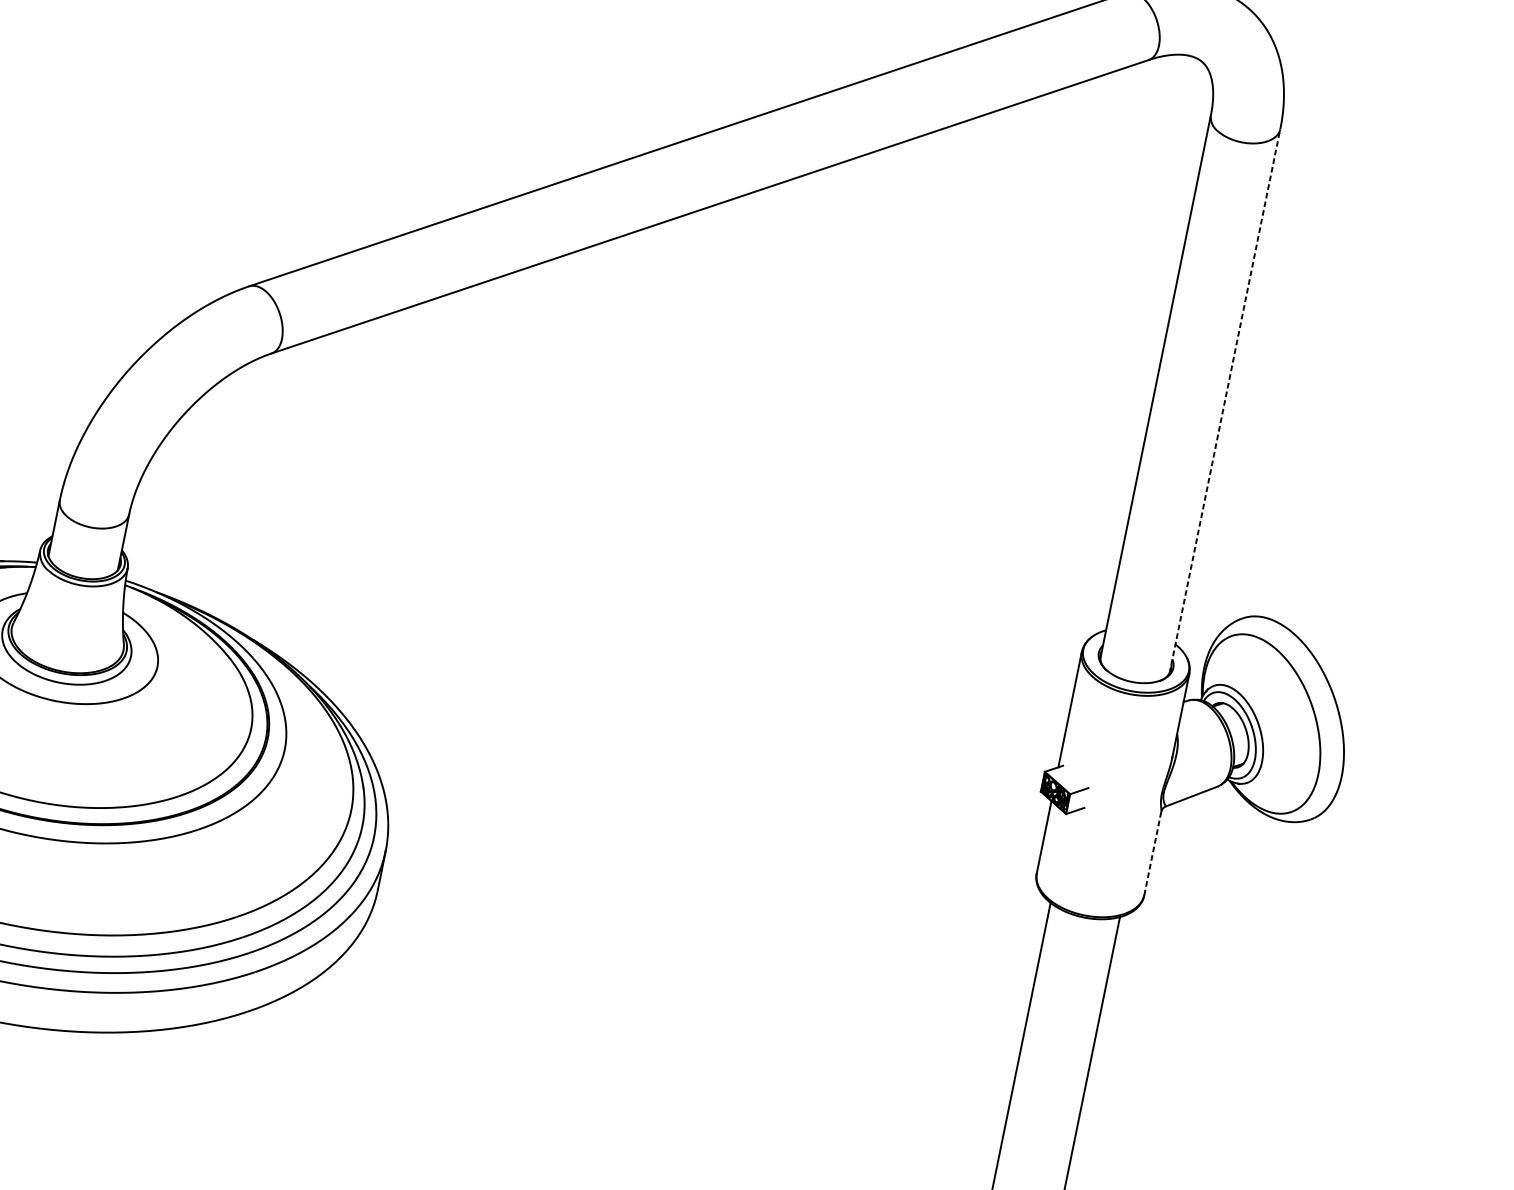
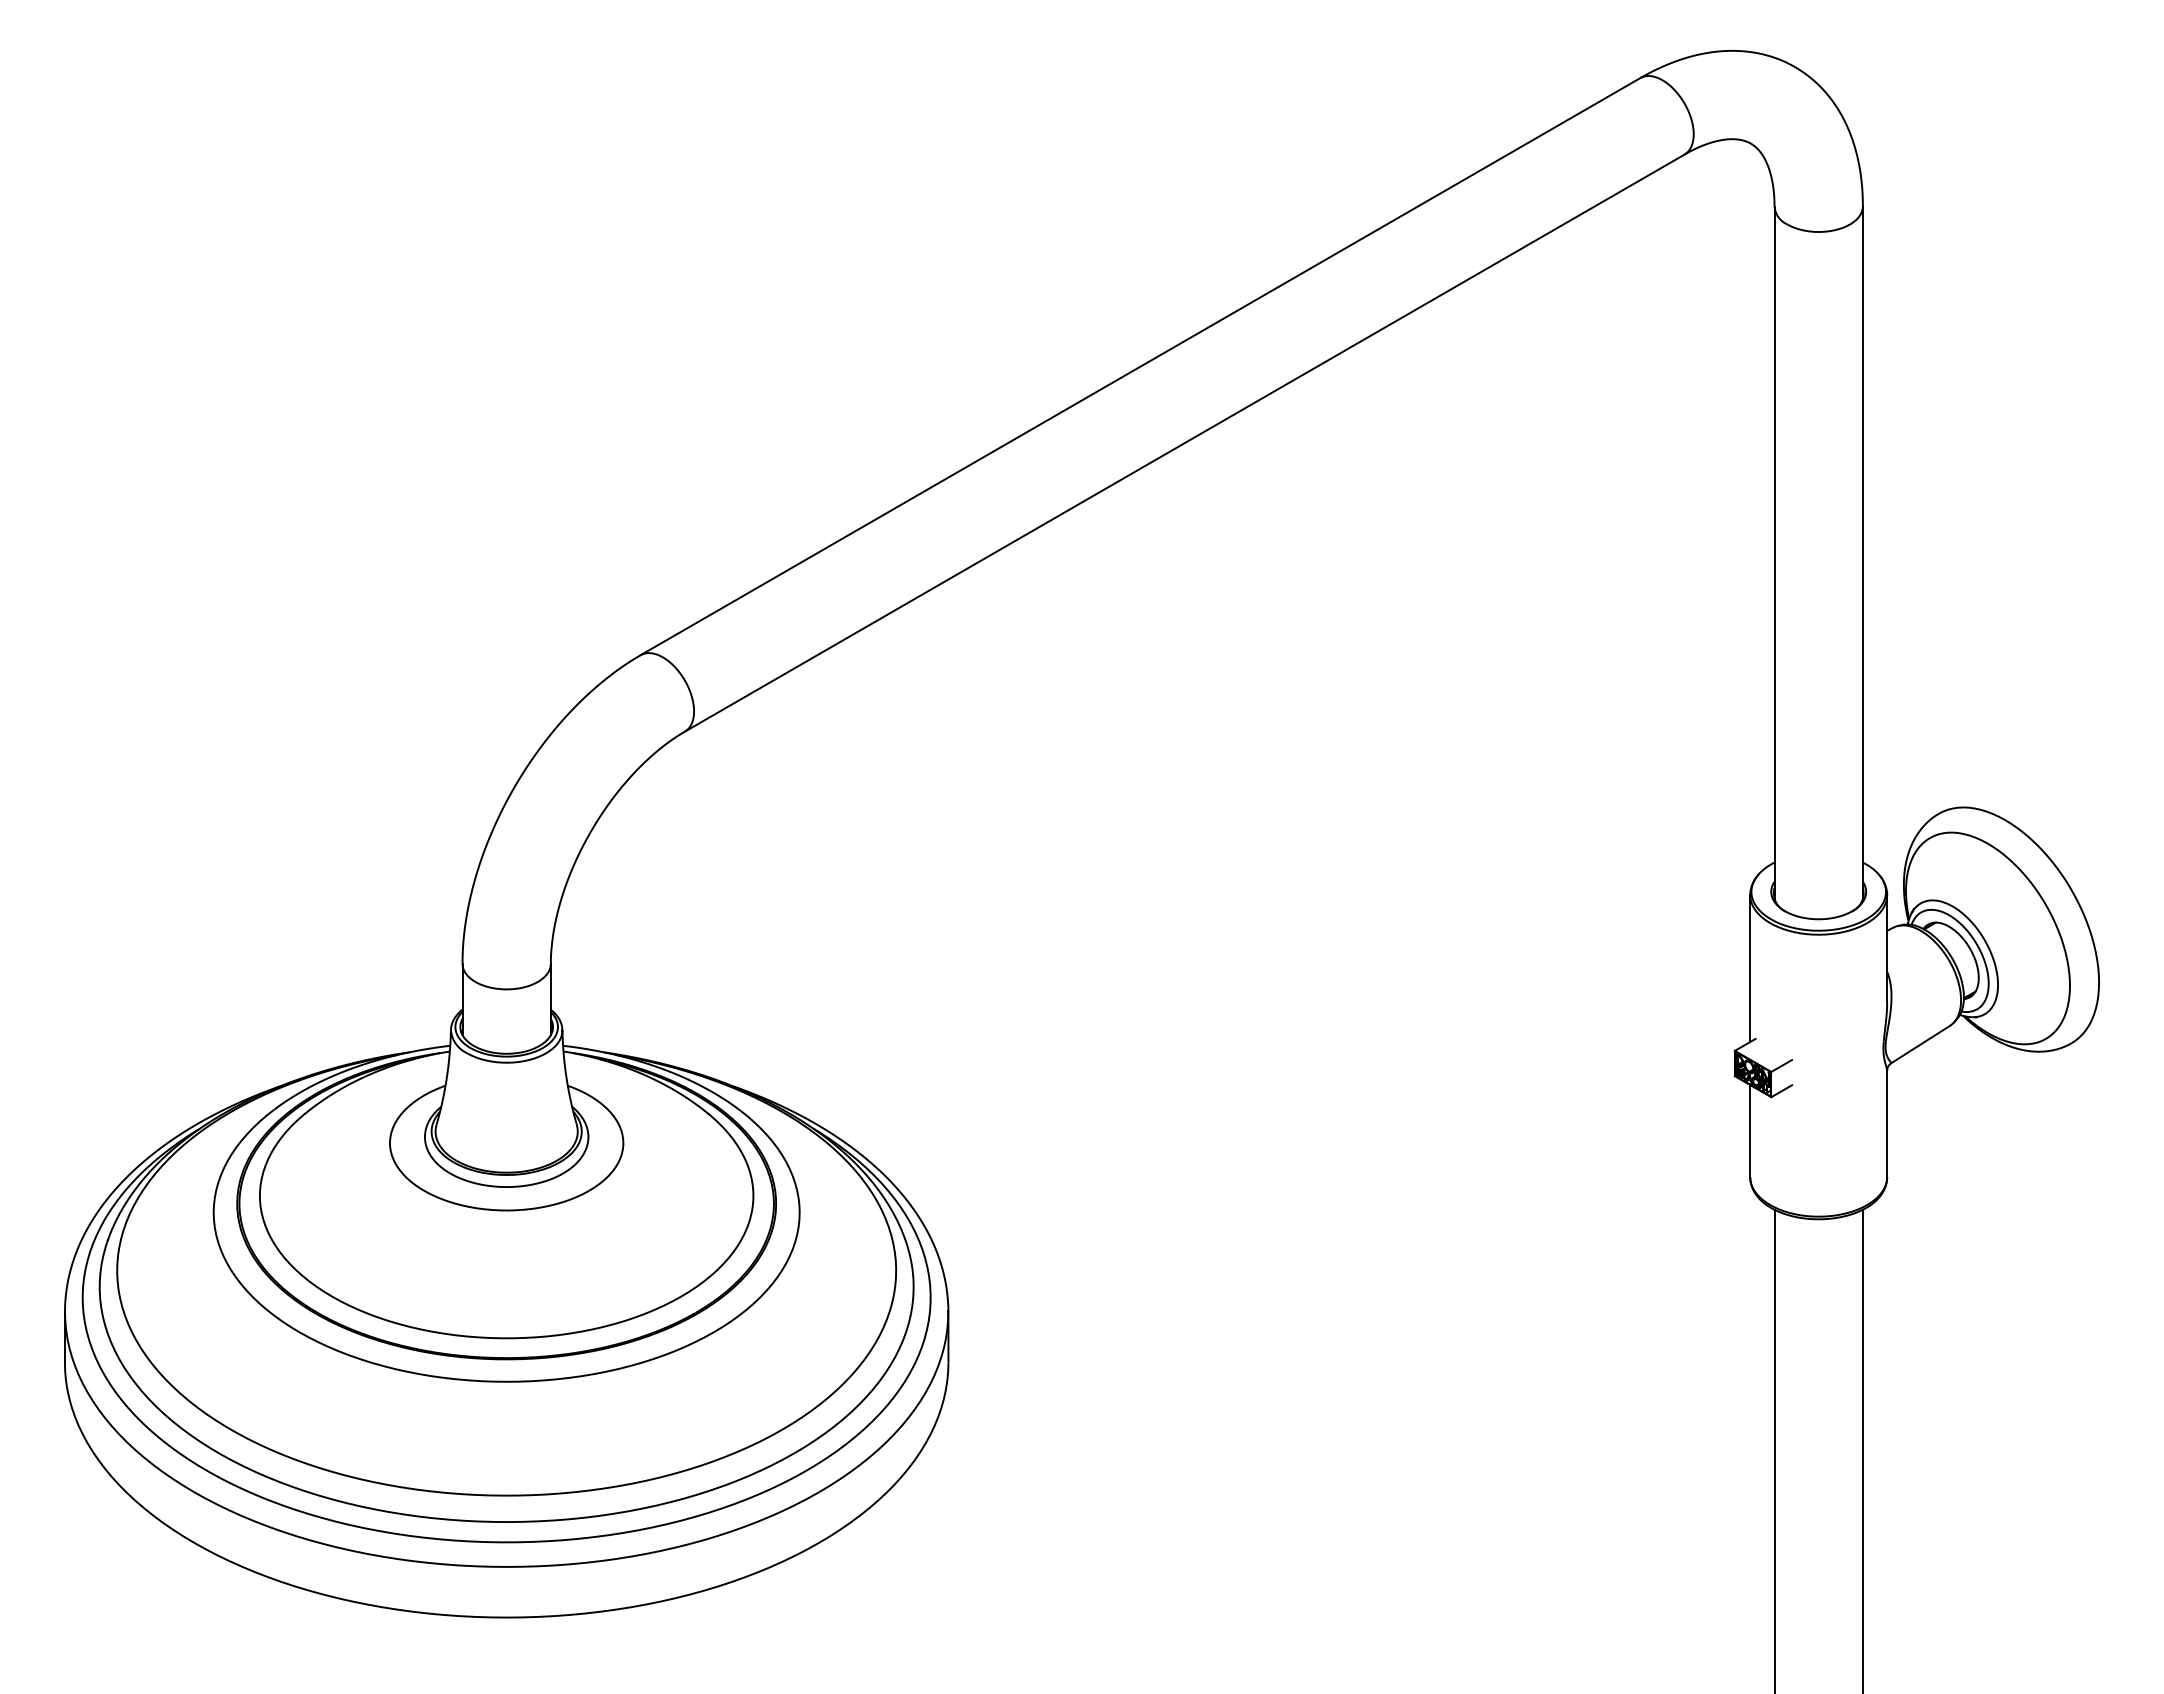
line: (1224, 400) -> (1862, 552), dashed -> solid
line: (1153, 853) -> (1887, 1123), dashed -> solid

